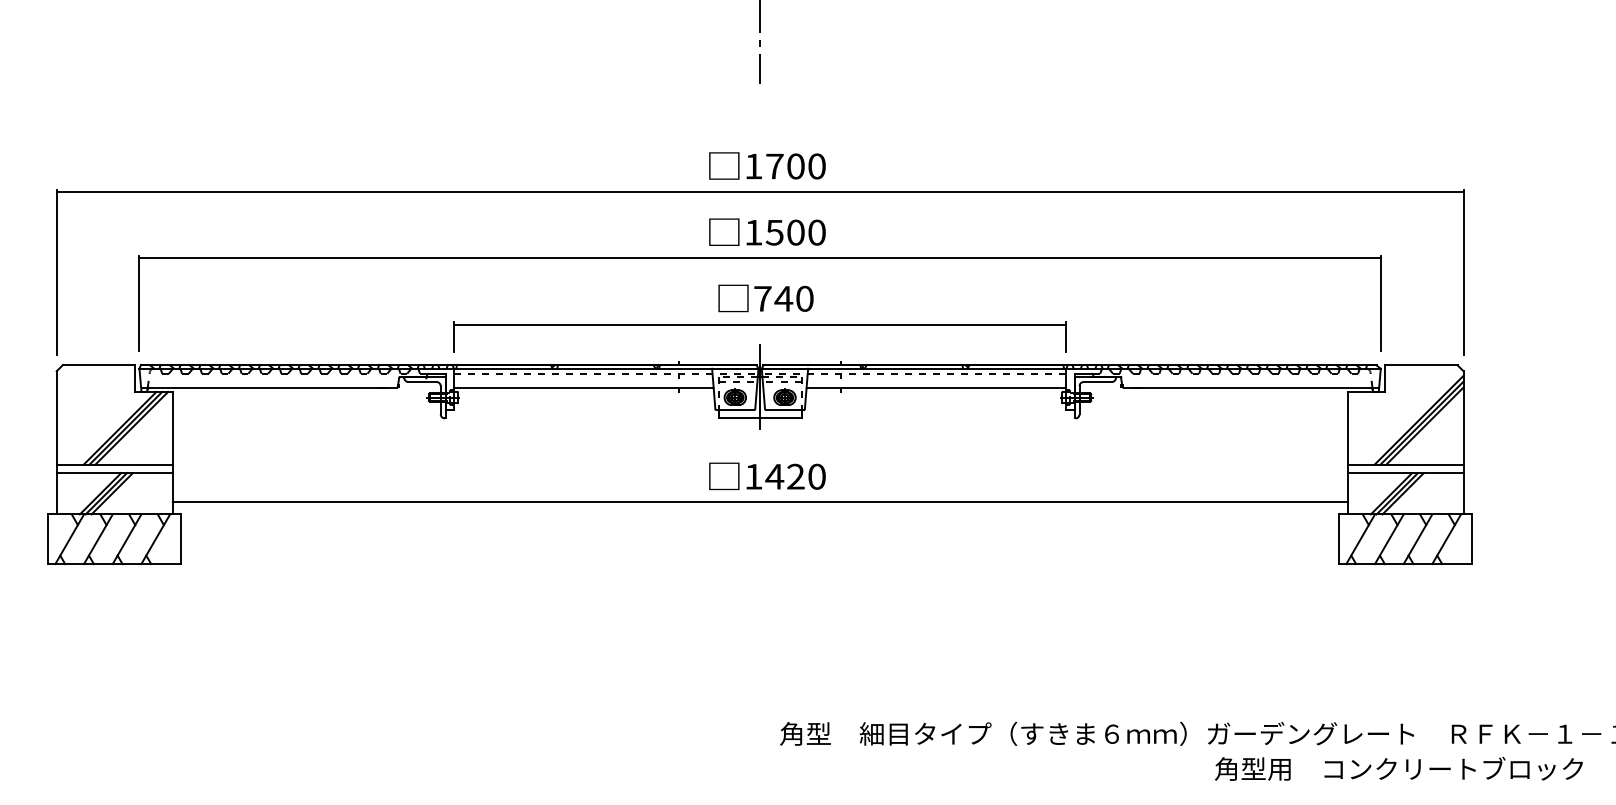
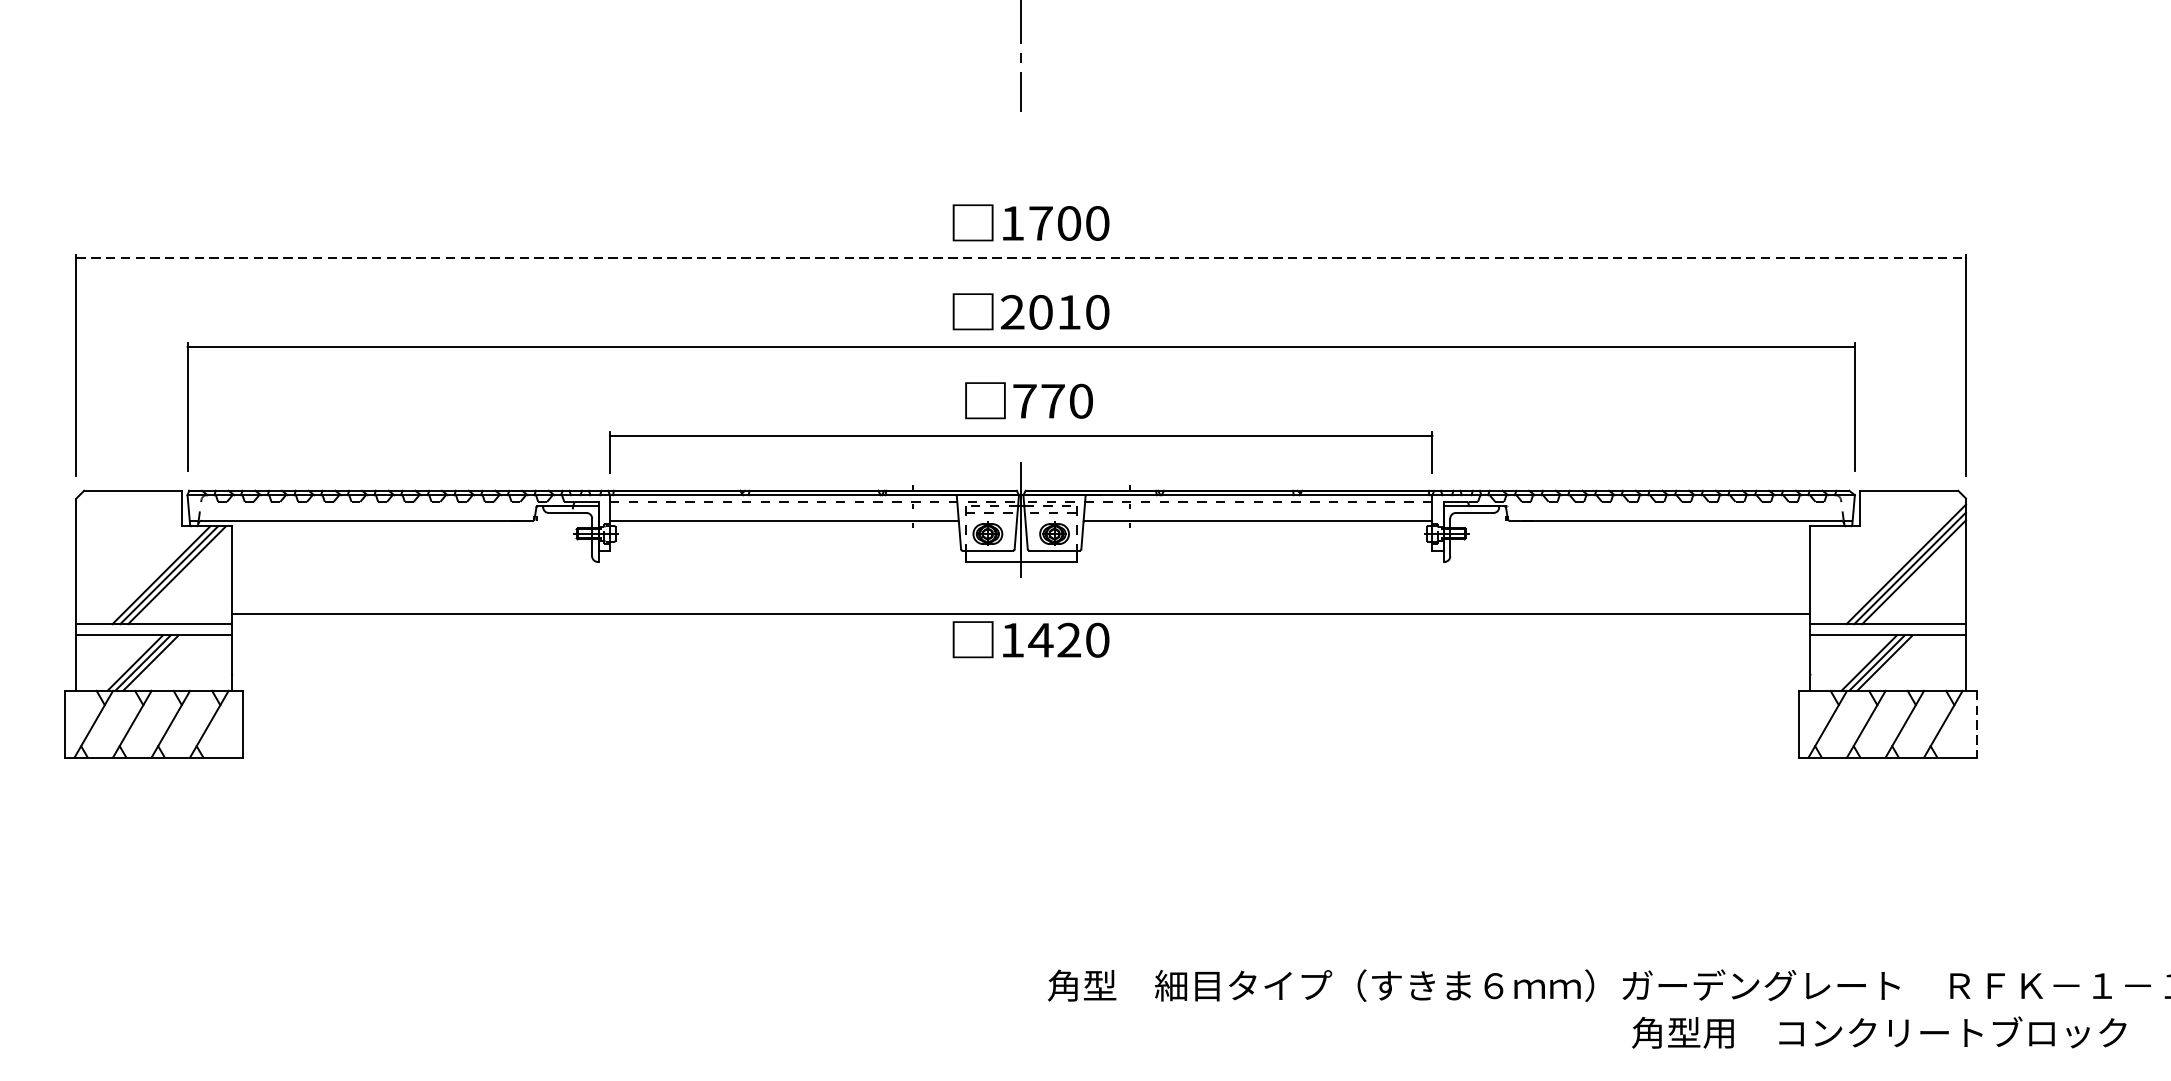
line: (760, 192) -> (1021, 258), solid -> dashed
text: (774, 232) -> (1040, 312), 1500 -> 2010
text: (783, 298) -> (1052, 400), 740 -> 770
line: (759, 502) -> (1020, 614), moved
line: (1471, 539) -> (1976, 724), solid -> dashed

